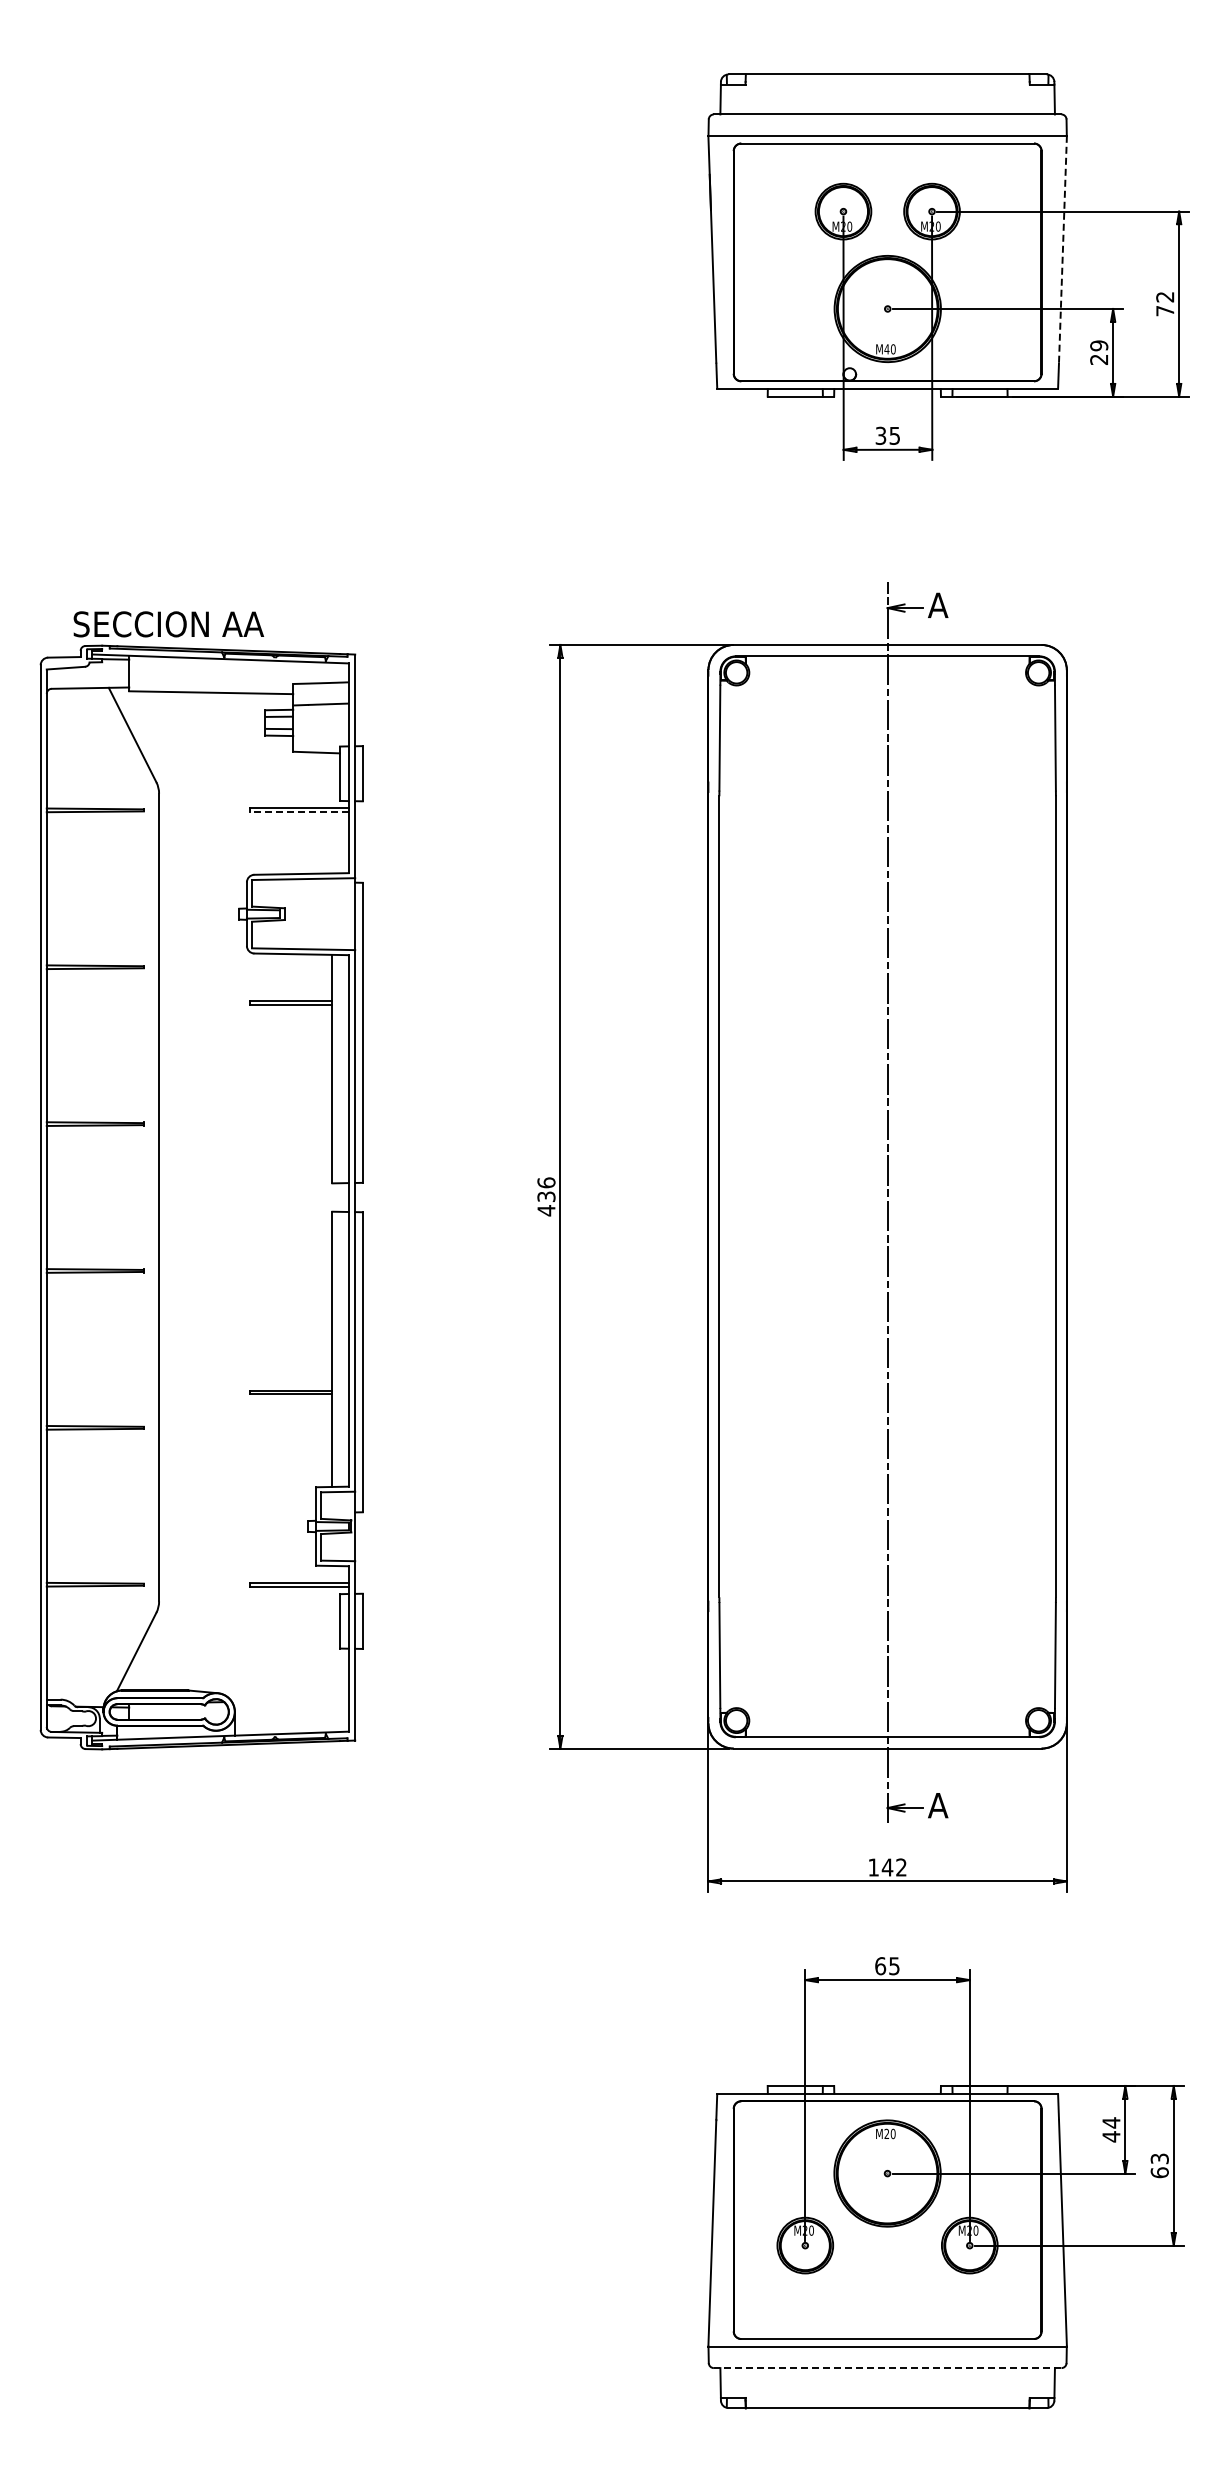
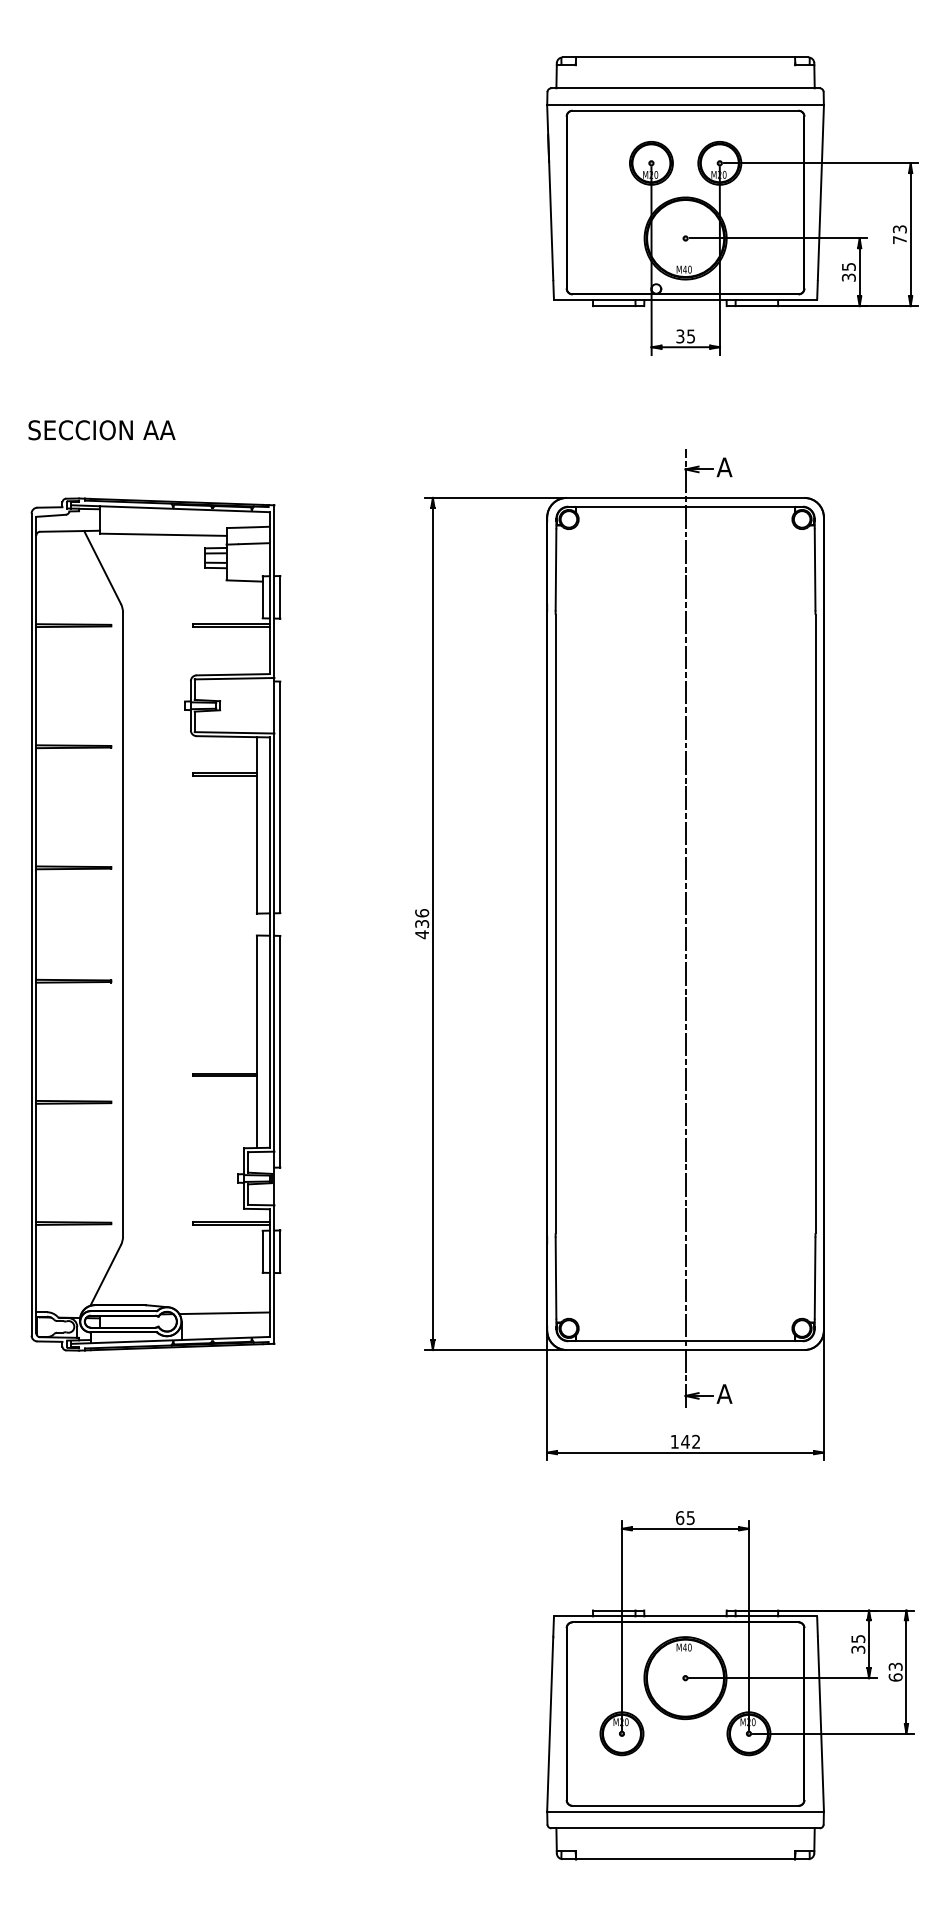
line: (1062, 248) -> (820, 191), dashed -> solid
text: (1165, 297) -> (900, 229), 72 -> 73
text: (1099, 352) -> (849, 272), 29 -> 35
text: (168, 624) -> (101, 430), moved
line: (299, 812) -> (231, 627), dashed -> solid
line: (290, 1700) -> (224, 1312), added
text: (1111, 2129) -> (858, 1644), 44 -> 35
text: (886, 2133) -> (684, 1647), M20 -> M40
line: (887, 2368) -> (685, 1828), dashed -> solid

